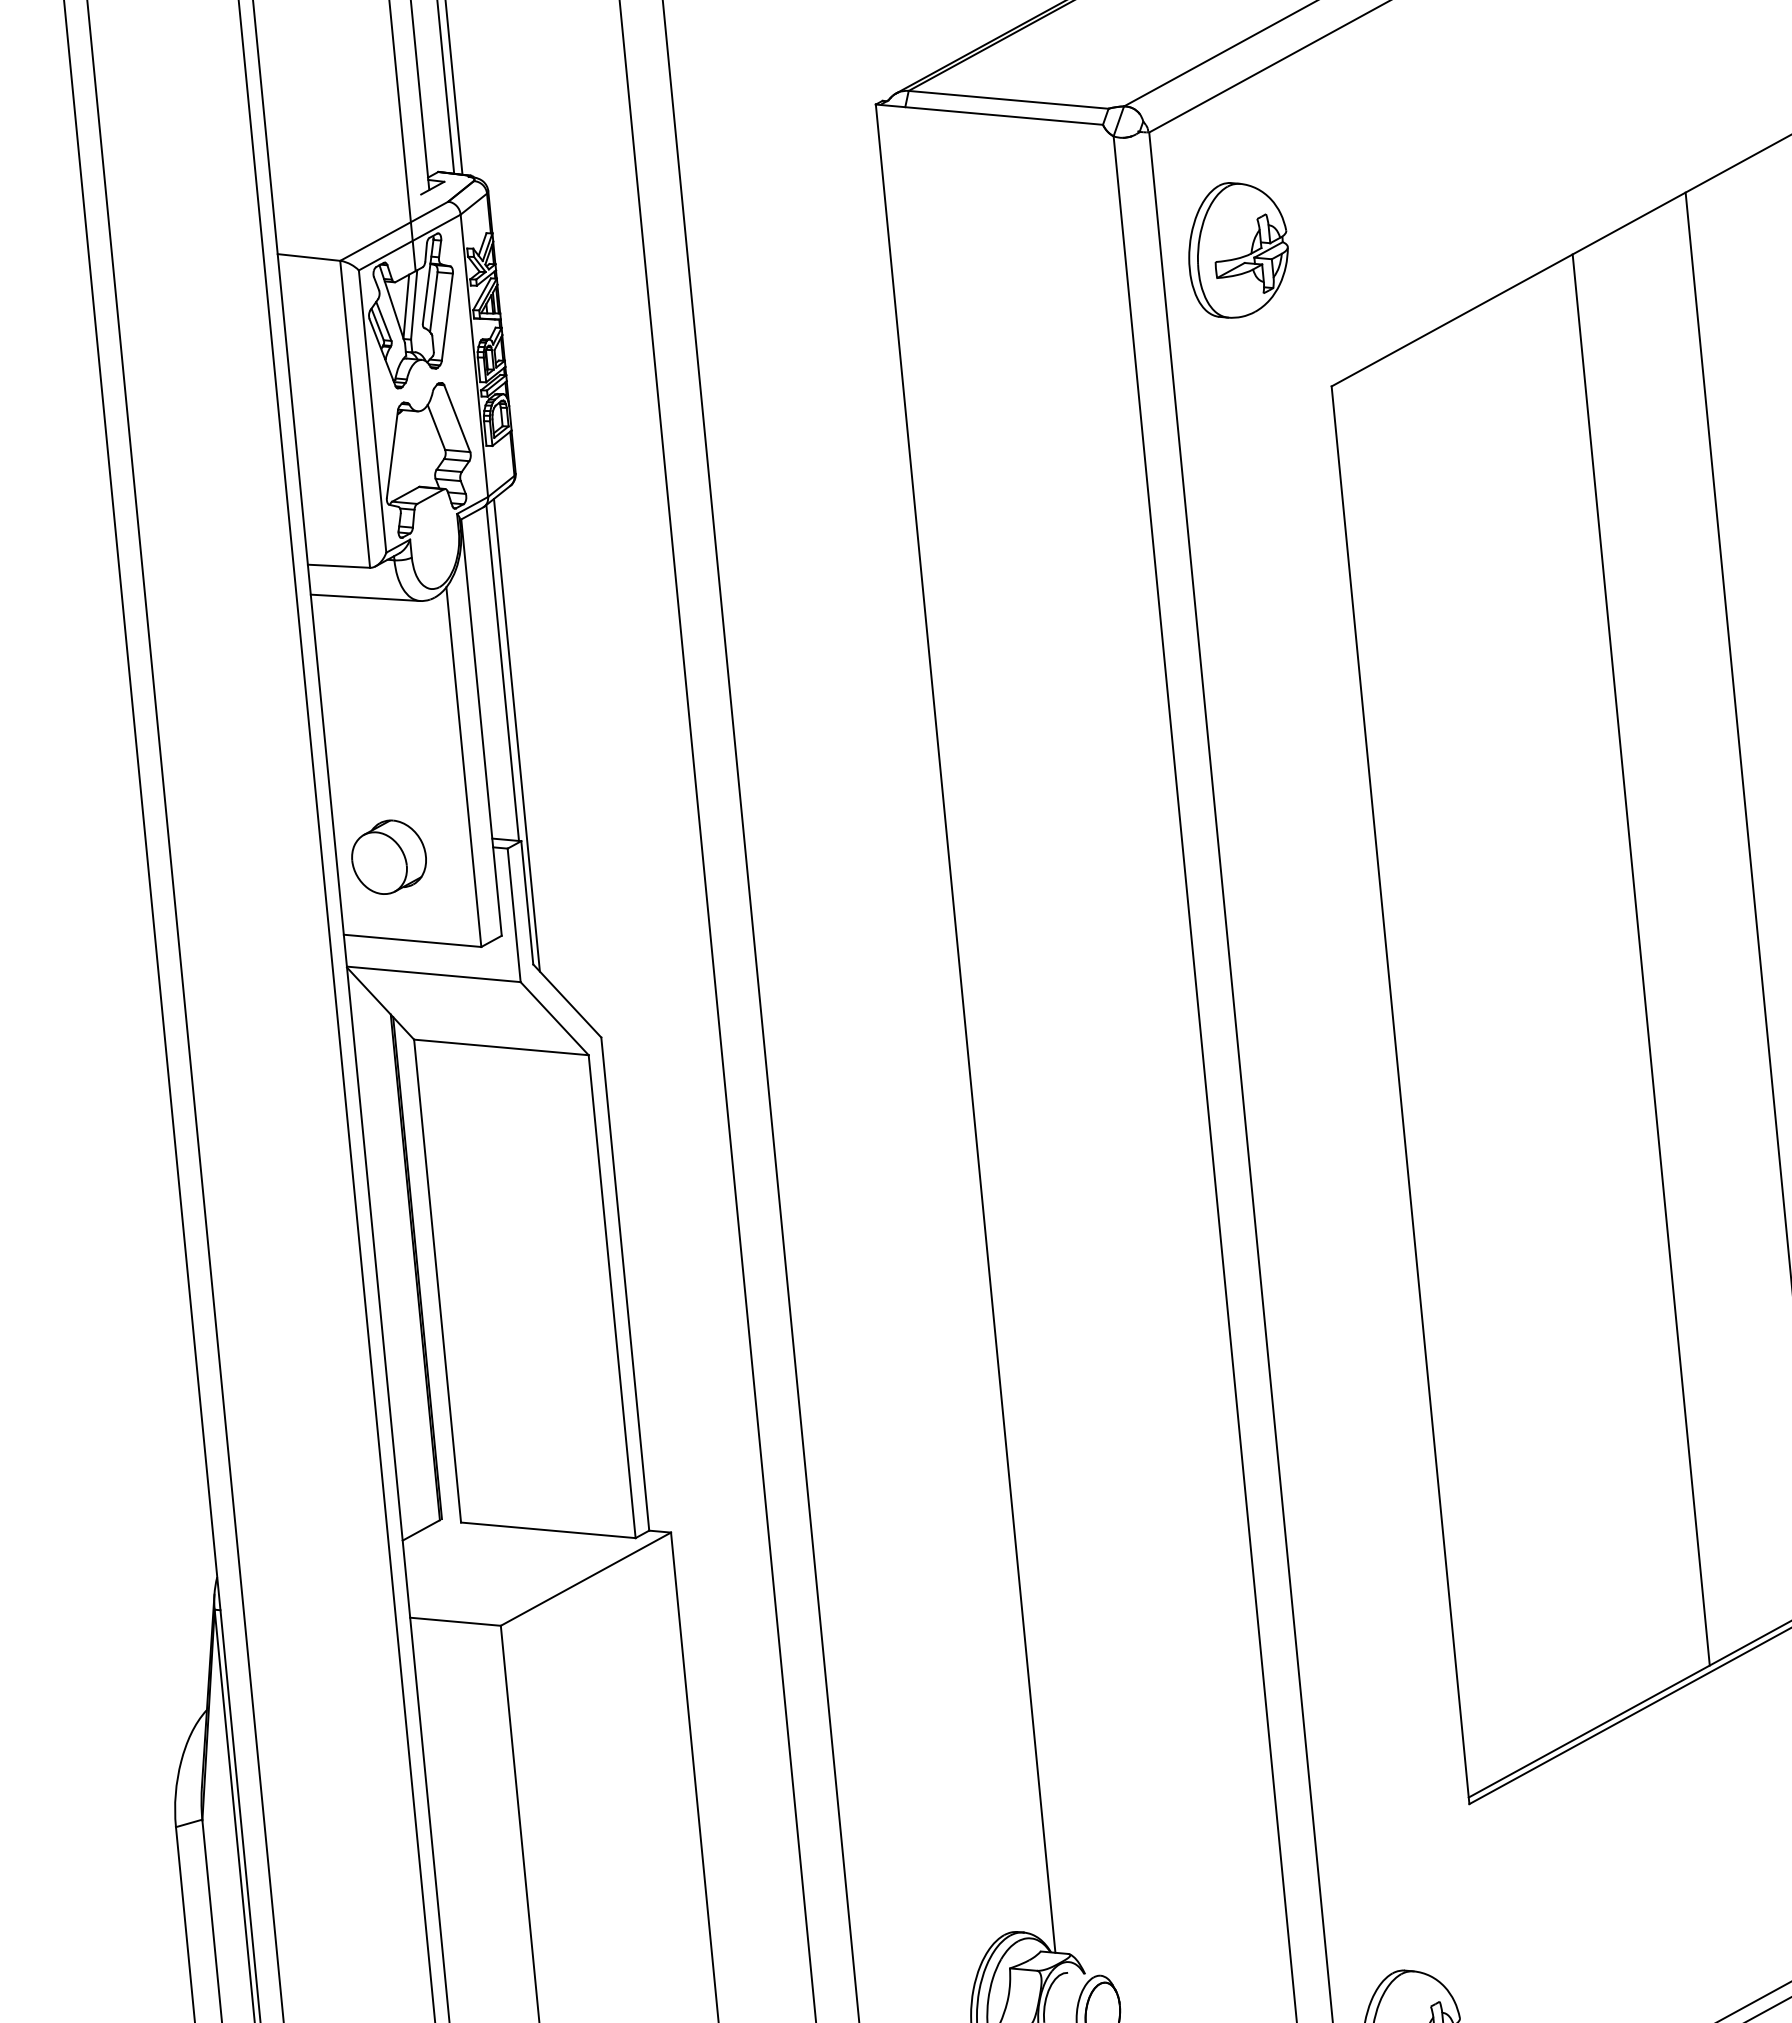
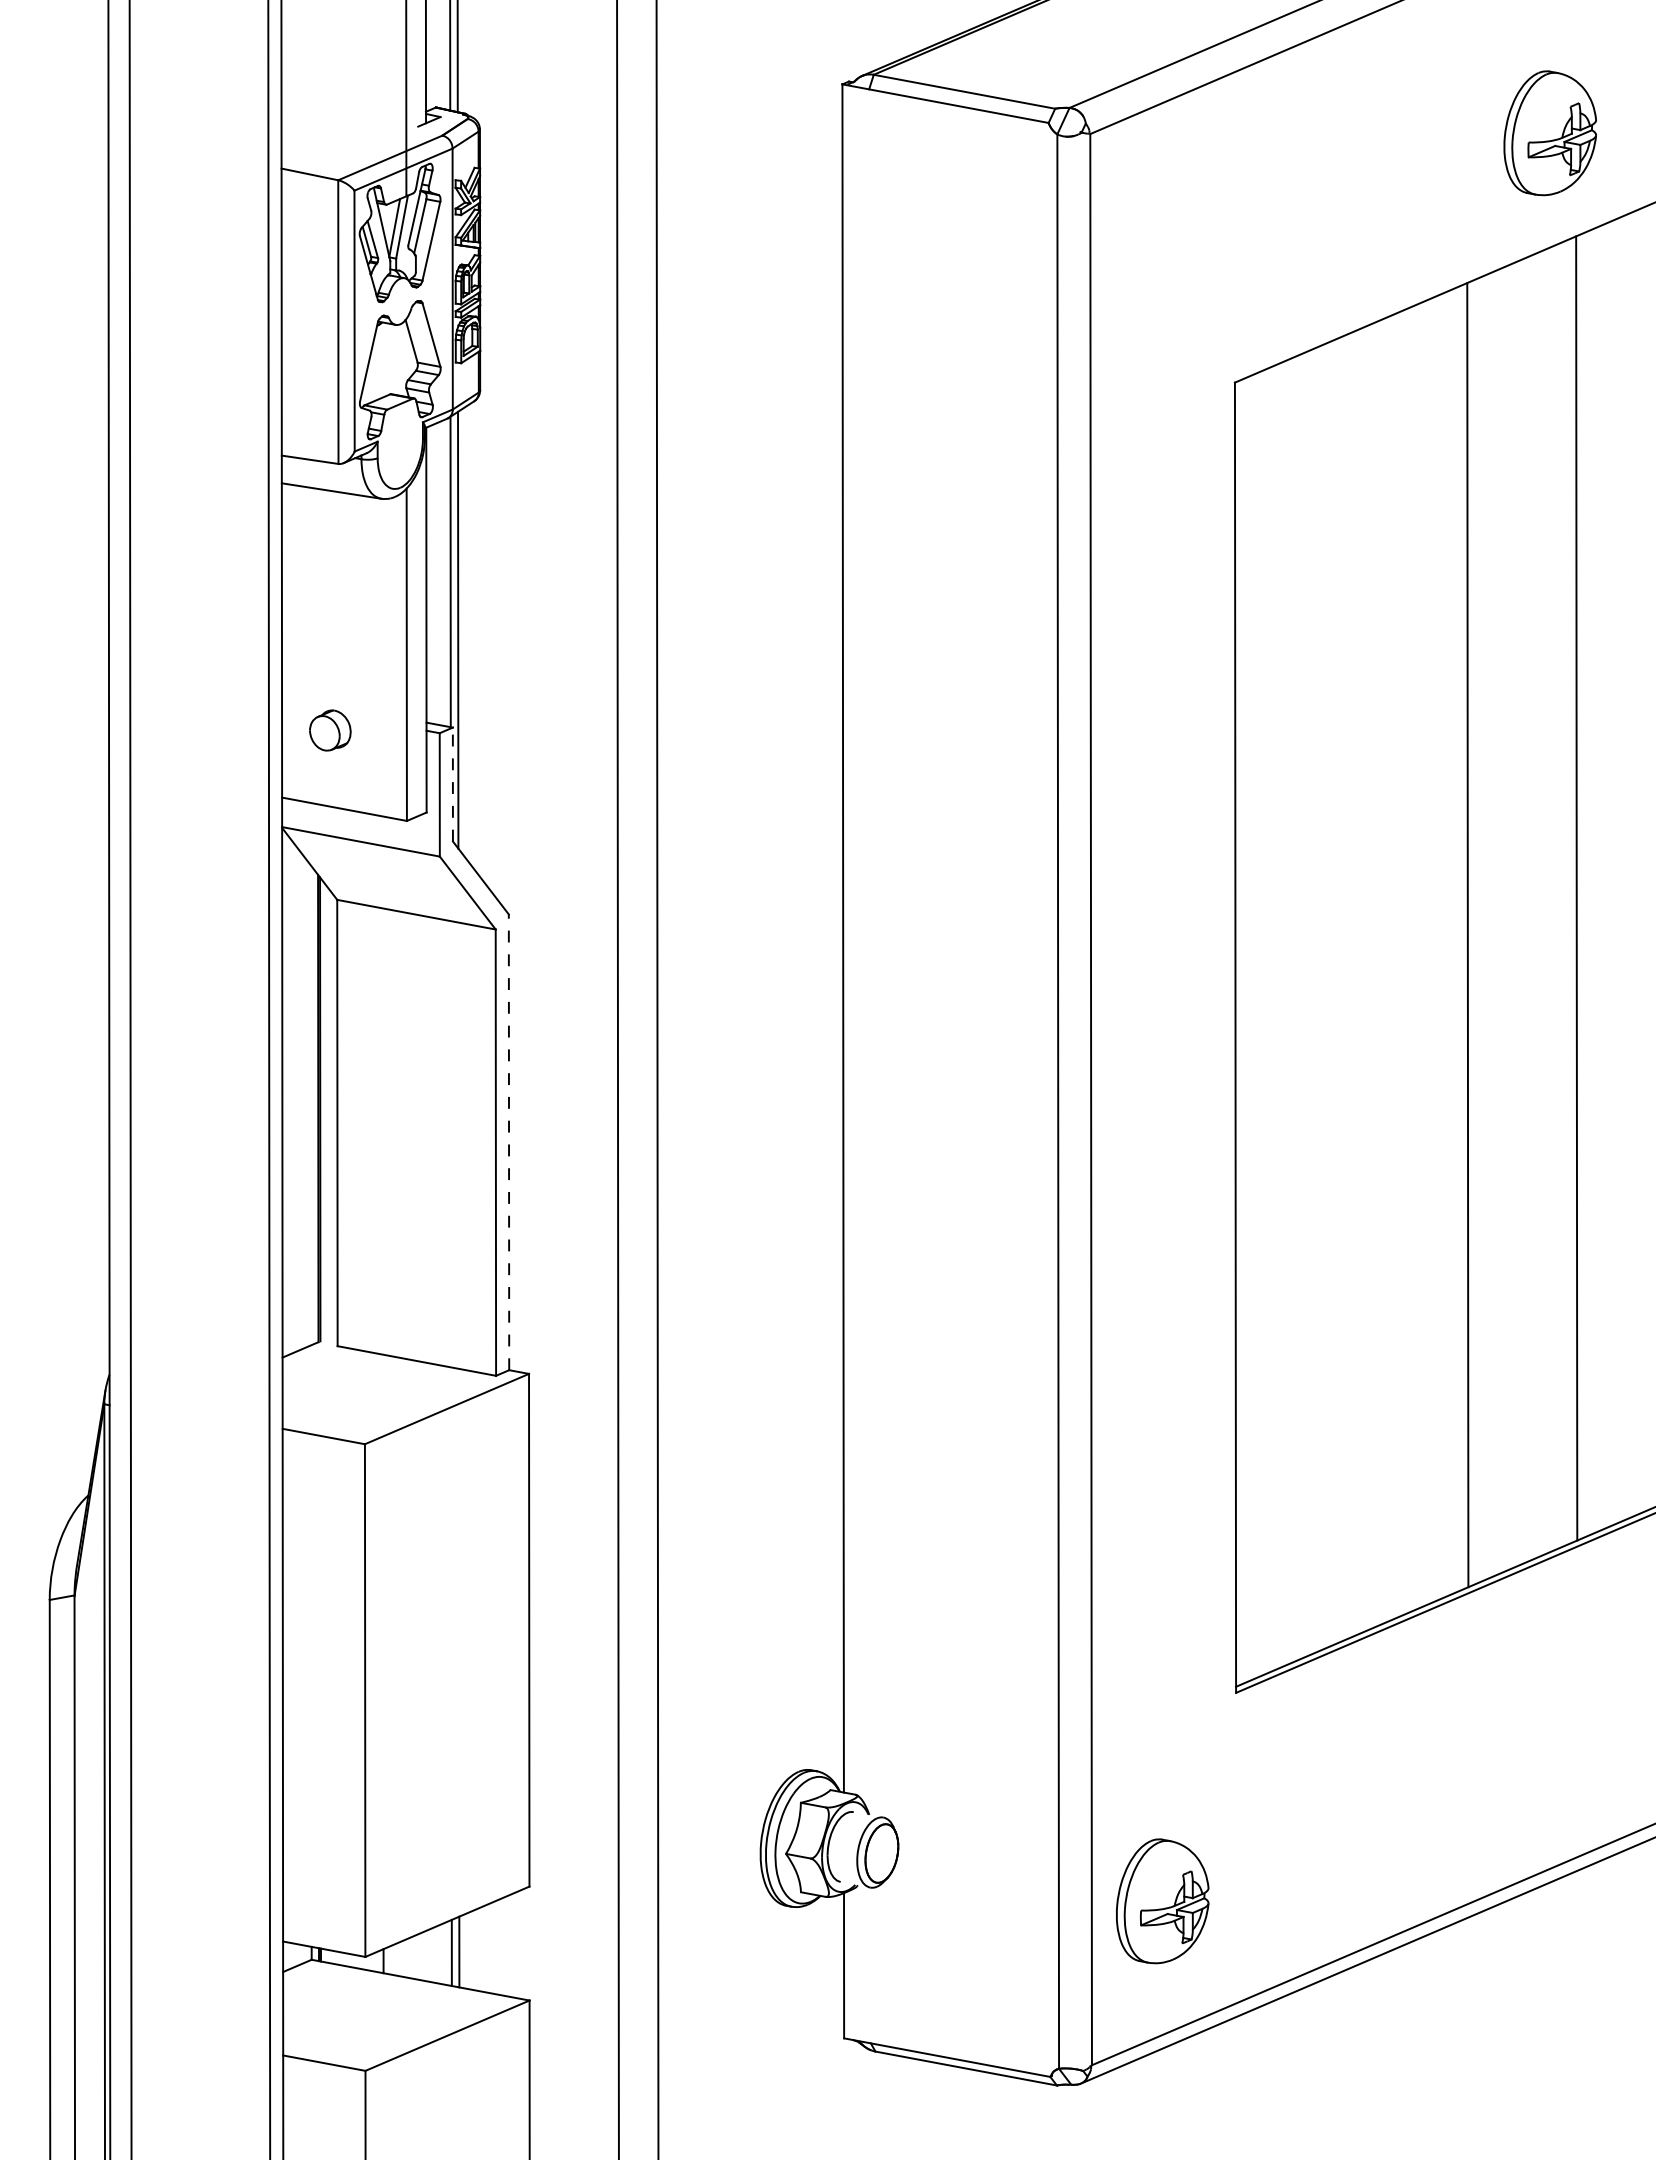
part: (1237, 250) -> (1549, 133), moved
part: (389, 857) -> (330, 730), size x0.6
line: (526, 902) -> (452, 784), solid -> dashed
line: (625, 1284) -> (509, 1142), solid -> dashed

